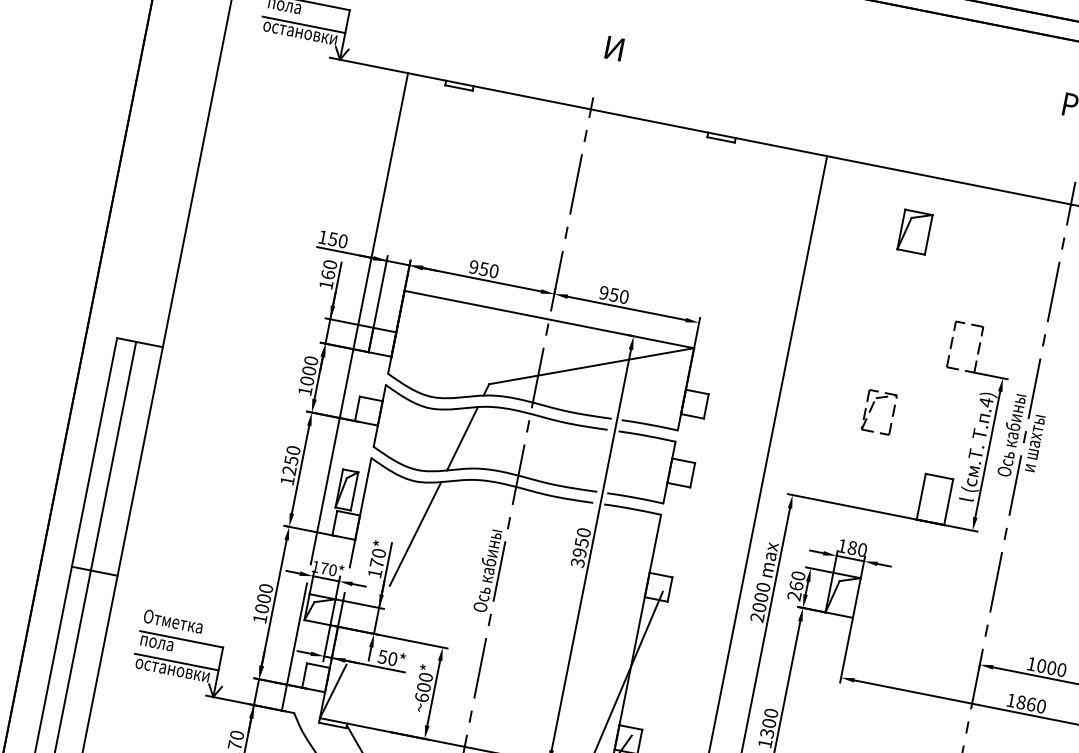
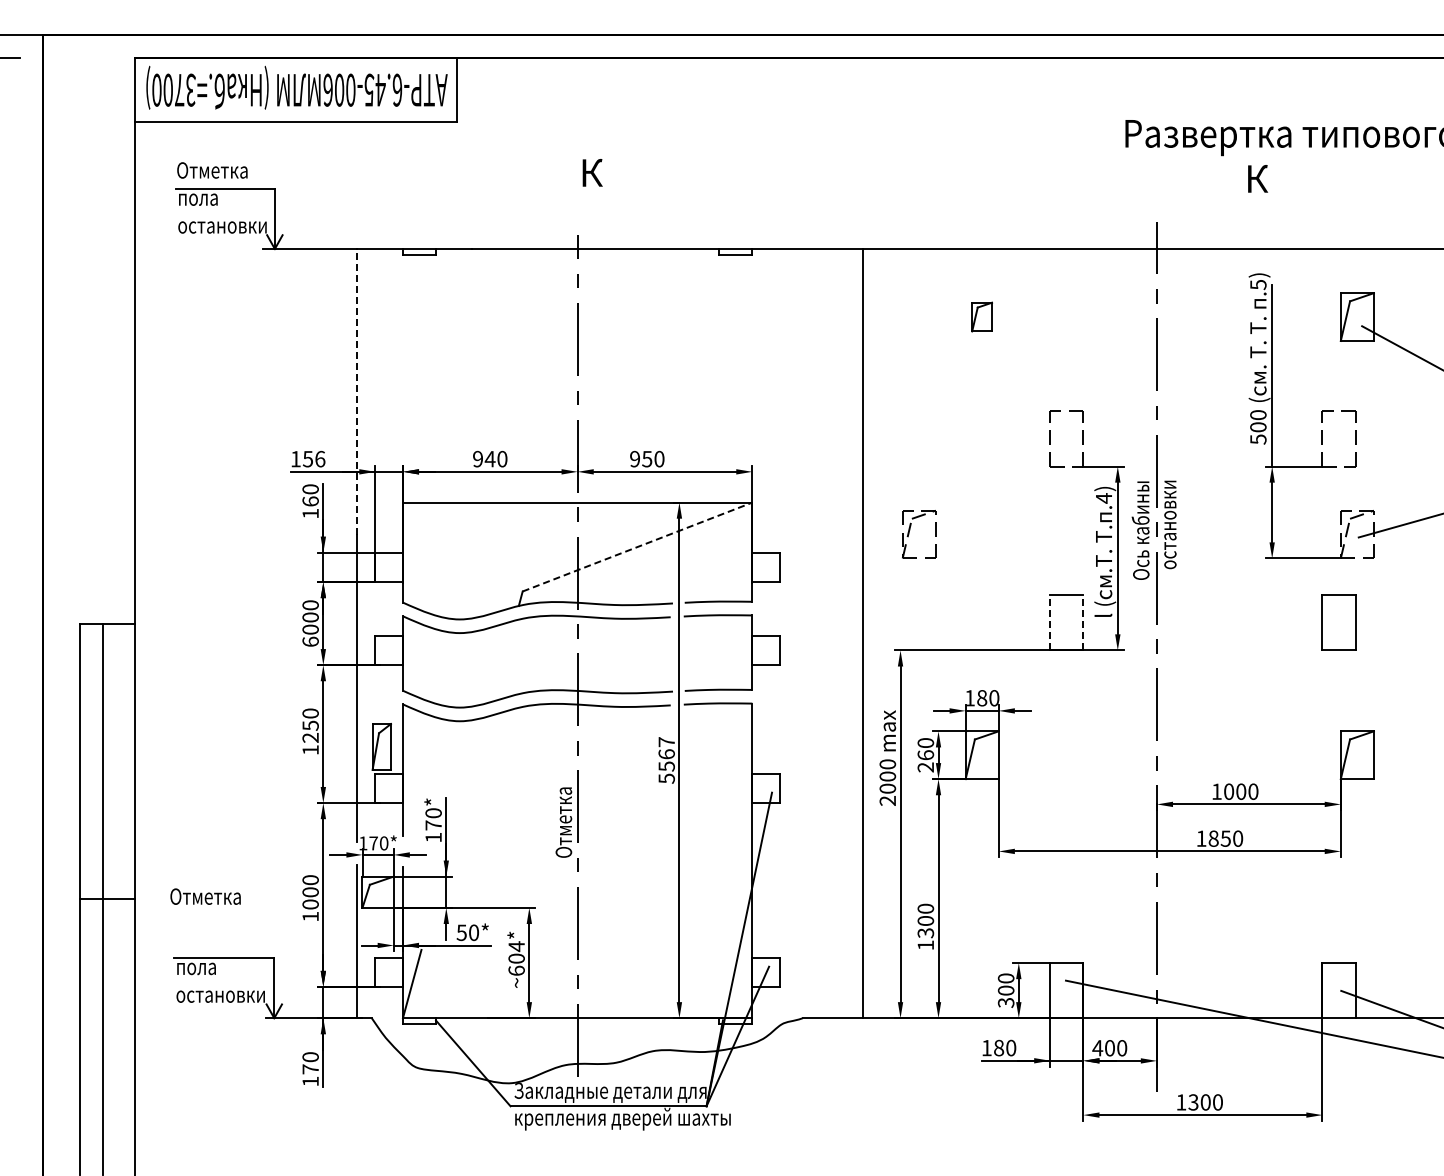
line: (303, 24) -> (224, 216), removed
text: (614, 48) -> (591, 172), И -> К
line: (384, 191) -> (356, 391), solid -> dashed
part: (914, 231) -> (981, 316), size x0.6
text: (343, 241) -> (320, 459), 150 -> 156
text: (483, 269) -> (489, 459), 950 -> 940
line: (591, 365) -> (637, 546), solid -> dashed
text: (305, 390) -> (310, 641), 1000 -> 6000
part: (872, 407) -> (910, 530), moved
text: (1037, 434) -> (1170, 524), и шахты -> остановки
line: (461, 438) -> (503, 660), removed
line: (921, 496) -> (1050, 622), solid -> dashed
line: (948, 501) -> (1083, 622), solid -> dashed
line: (415, 534) -> (471, 782), removed
text: (580, 547) -> (666, 760), 3950 -> 5567
text: (488, 565) -> (563, 802), Ось кабины -> Отметка
text: (173, 621) -> (205, 896), moved
line: (176, 662) -> (223, 986), removed
text: (425, 677) -> (516, 946), ~600* -> ~604*
text: (1031, 704) -> (1225, 838), 1860 -> 1850

